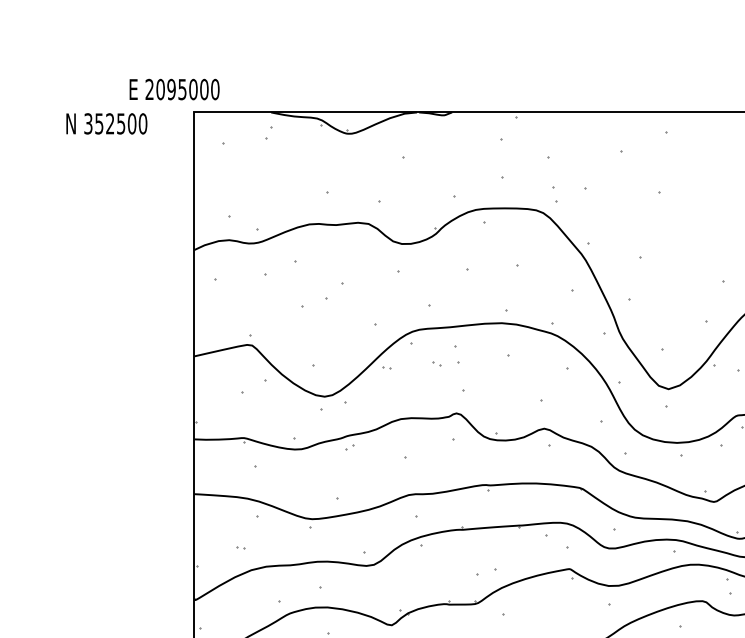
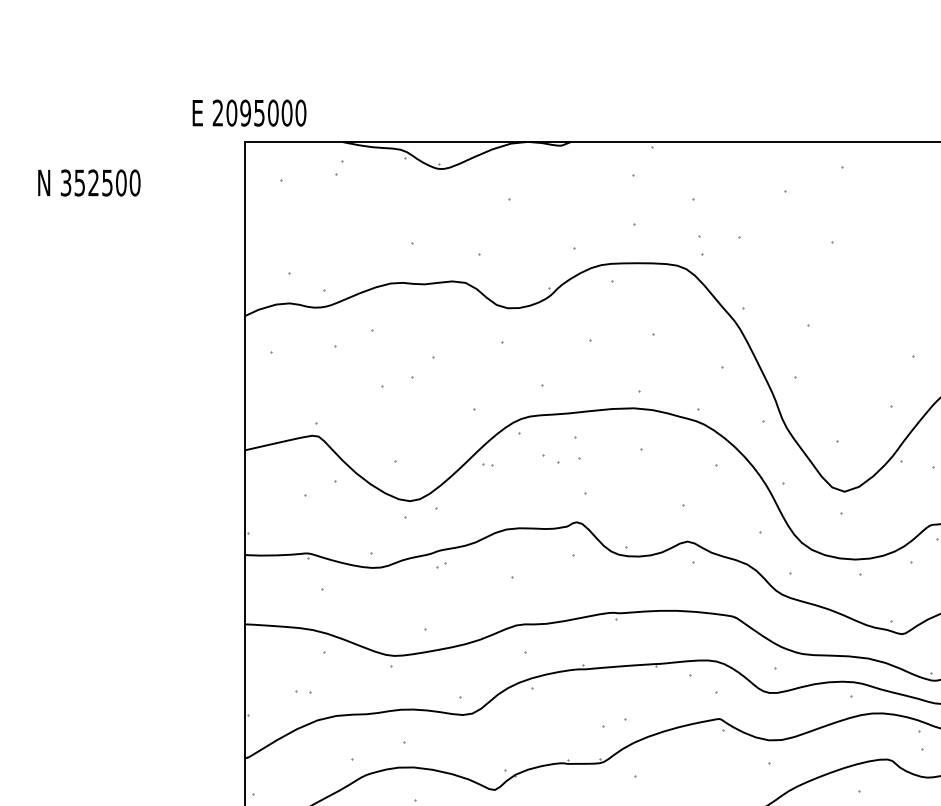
text: (174, 89) -> (249, 113), moved
text: (106, 123) -> (88, 182), moved
part: (436, 363) -> (551, 459), size x1.6
part: (240, 547) -> (303, 691), size x1.6

